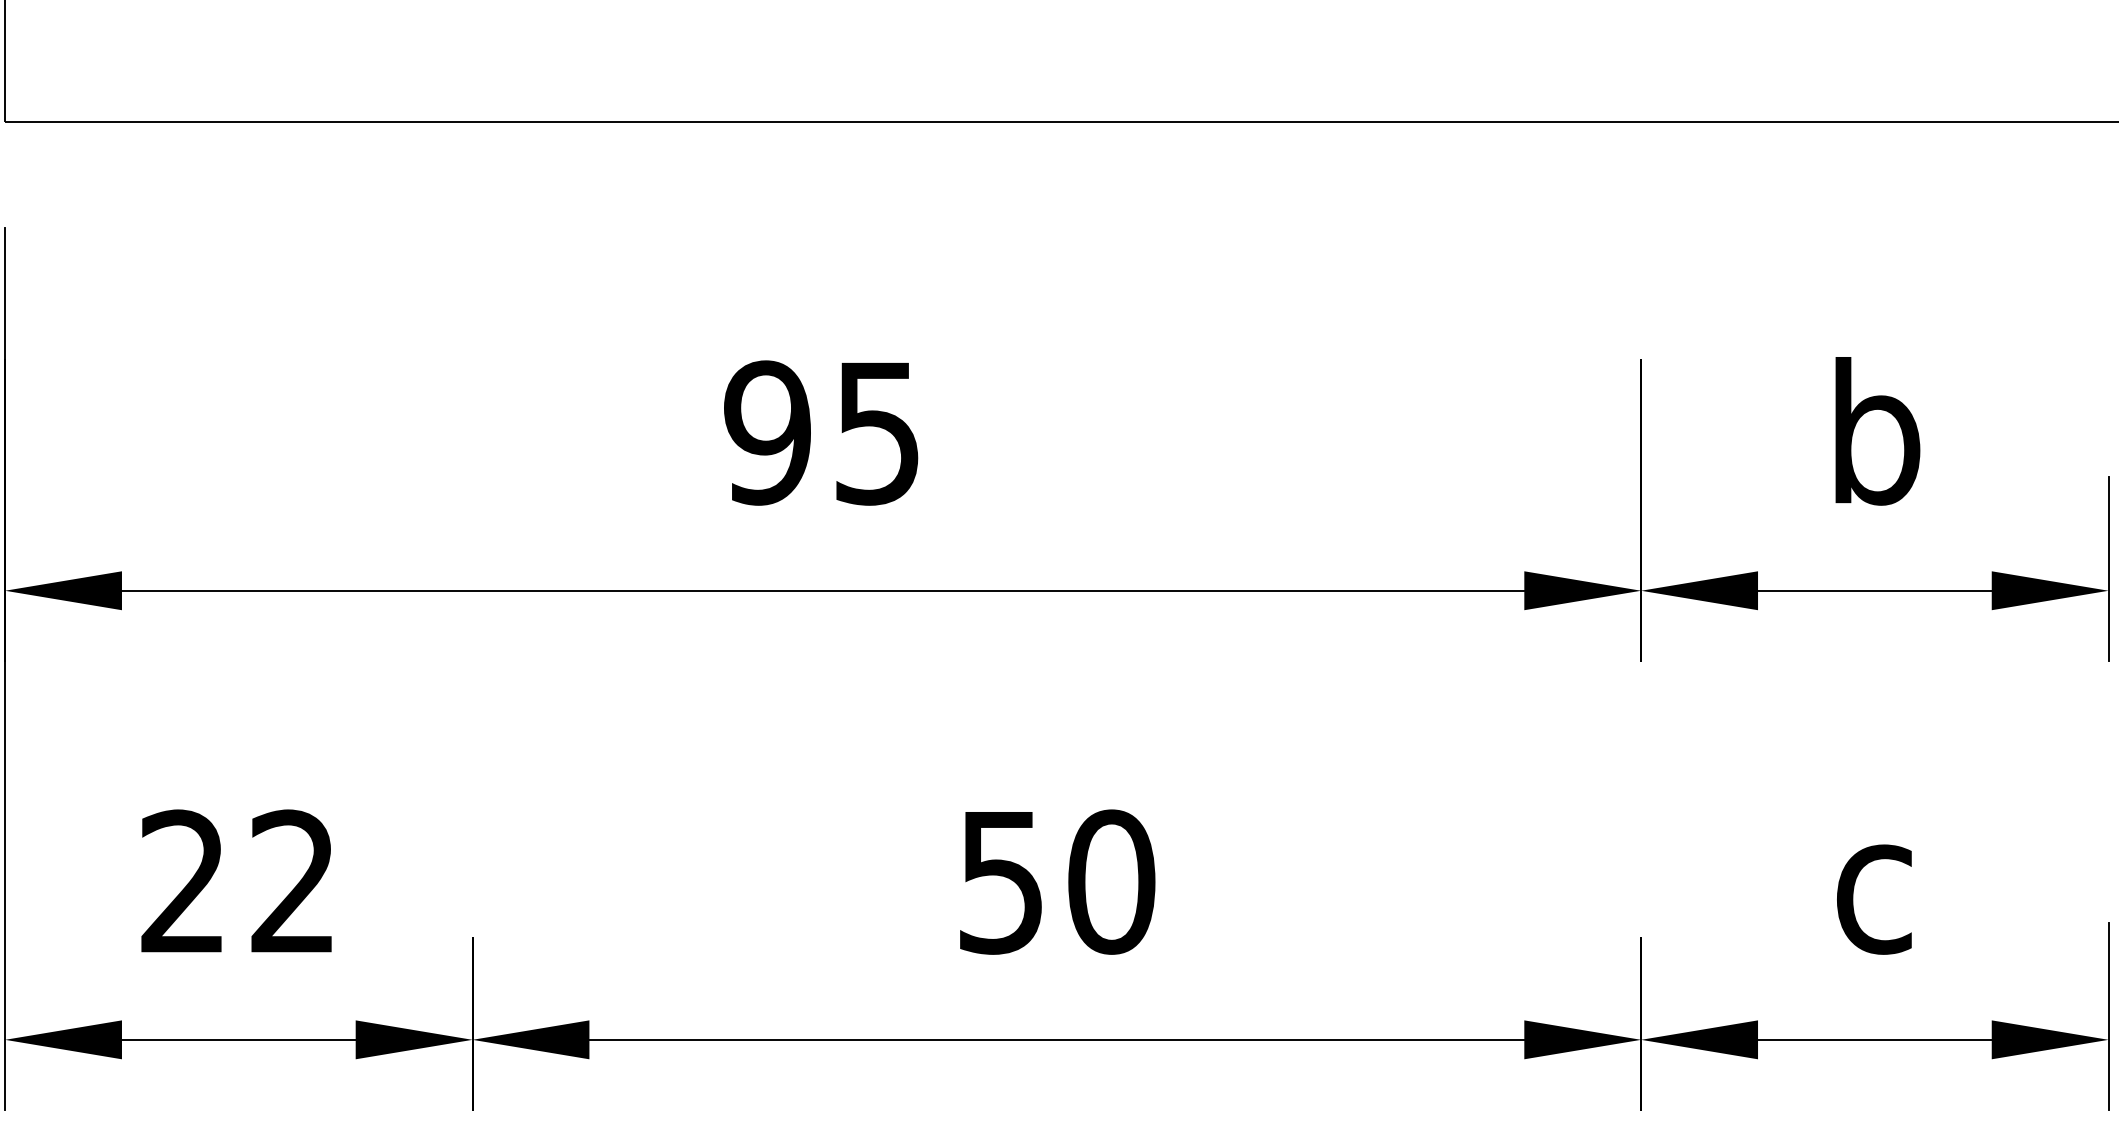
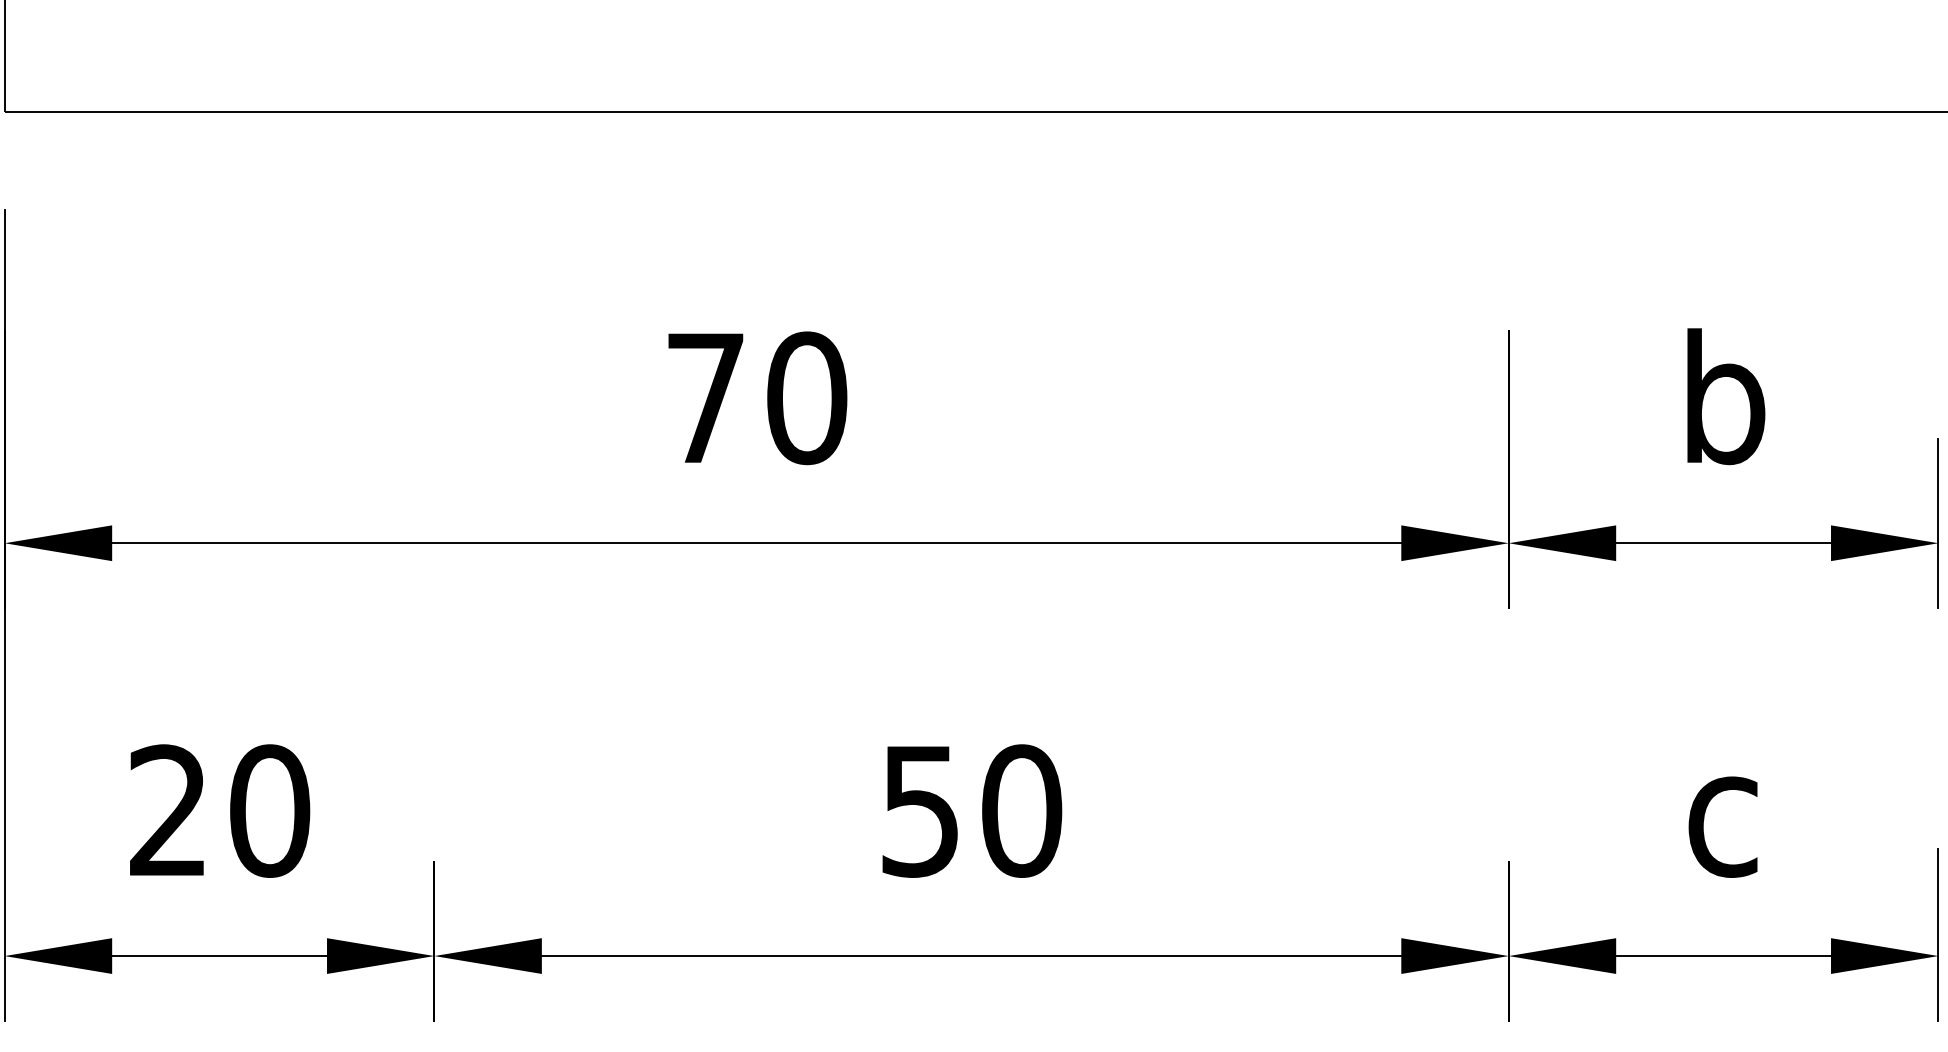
text: (822, 433) -> (756, 398), 95 -> 70
text: (294, 881) -> (270, 810), 22 -> 20

